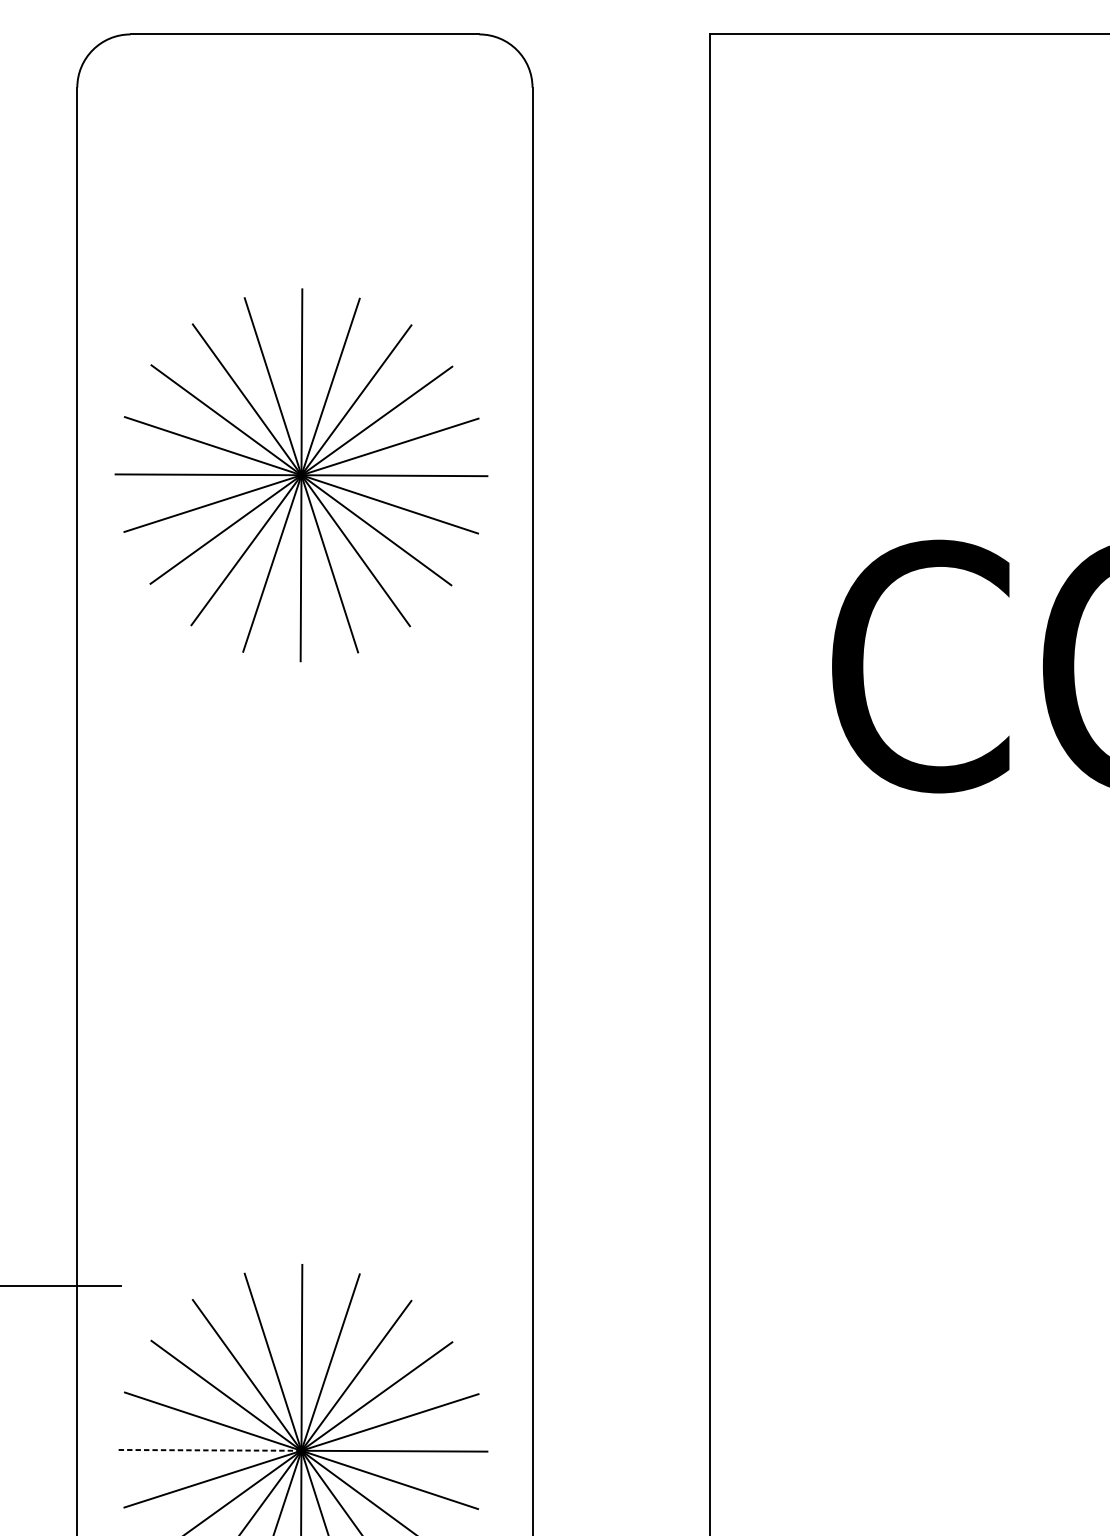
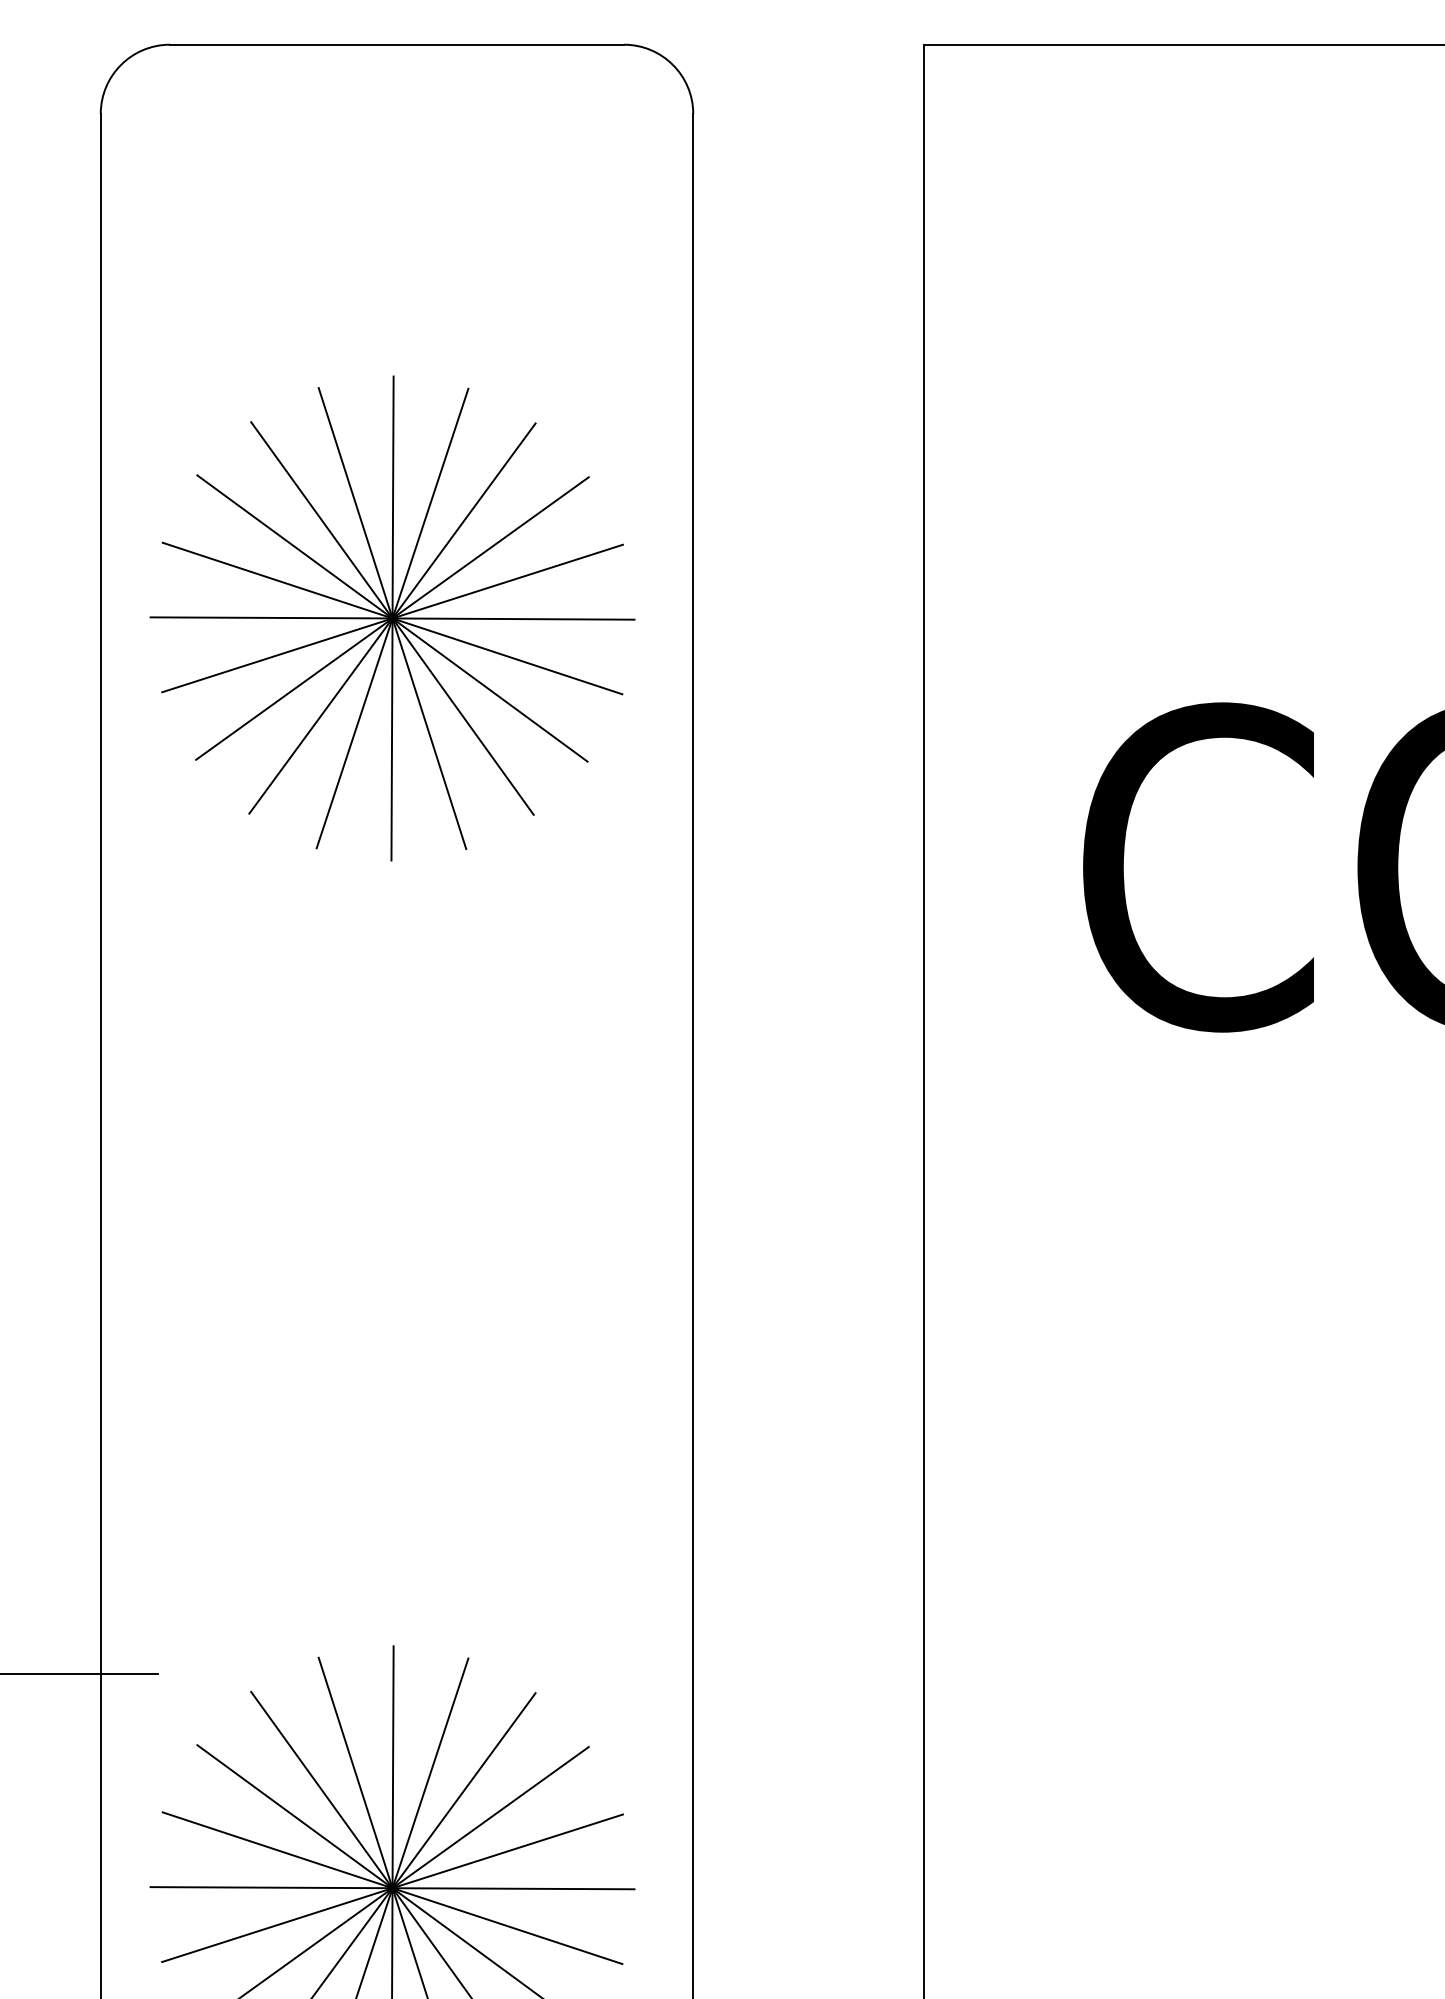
line: (208, 1450) -> (271, 1887), dashed -> solid

